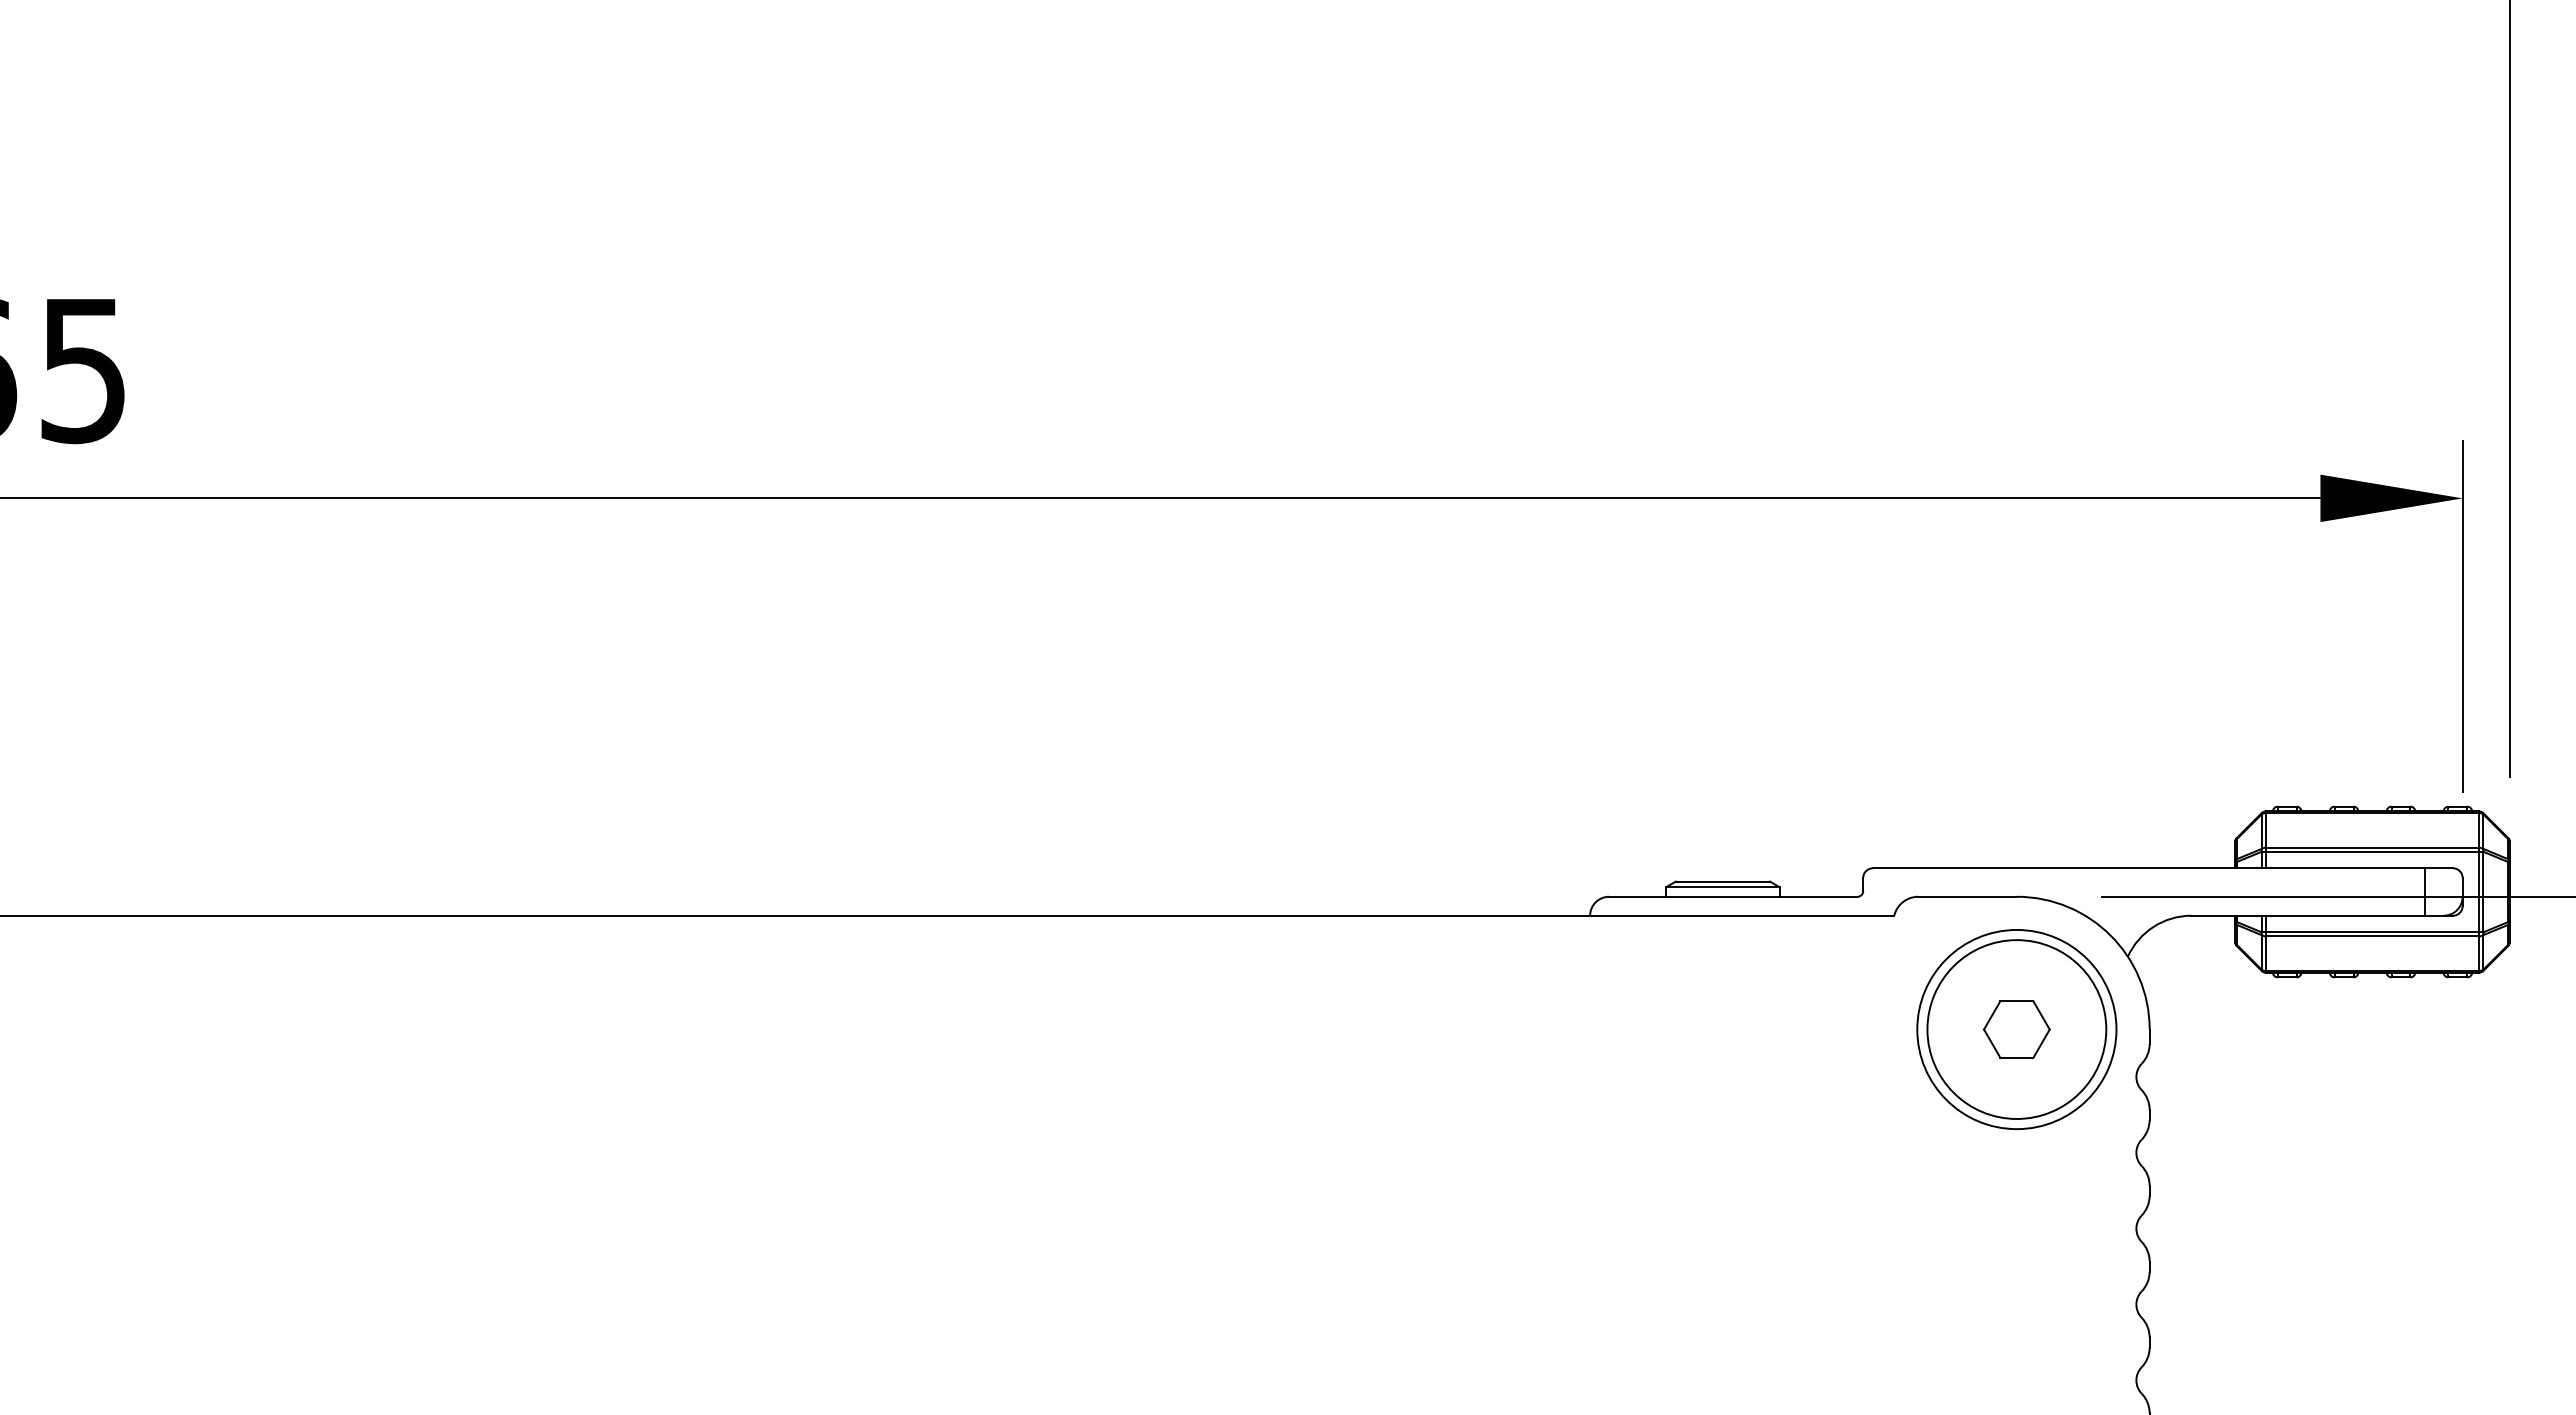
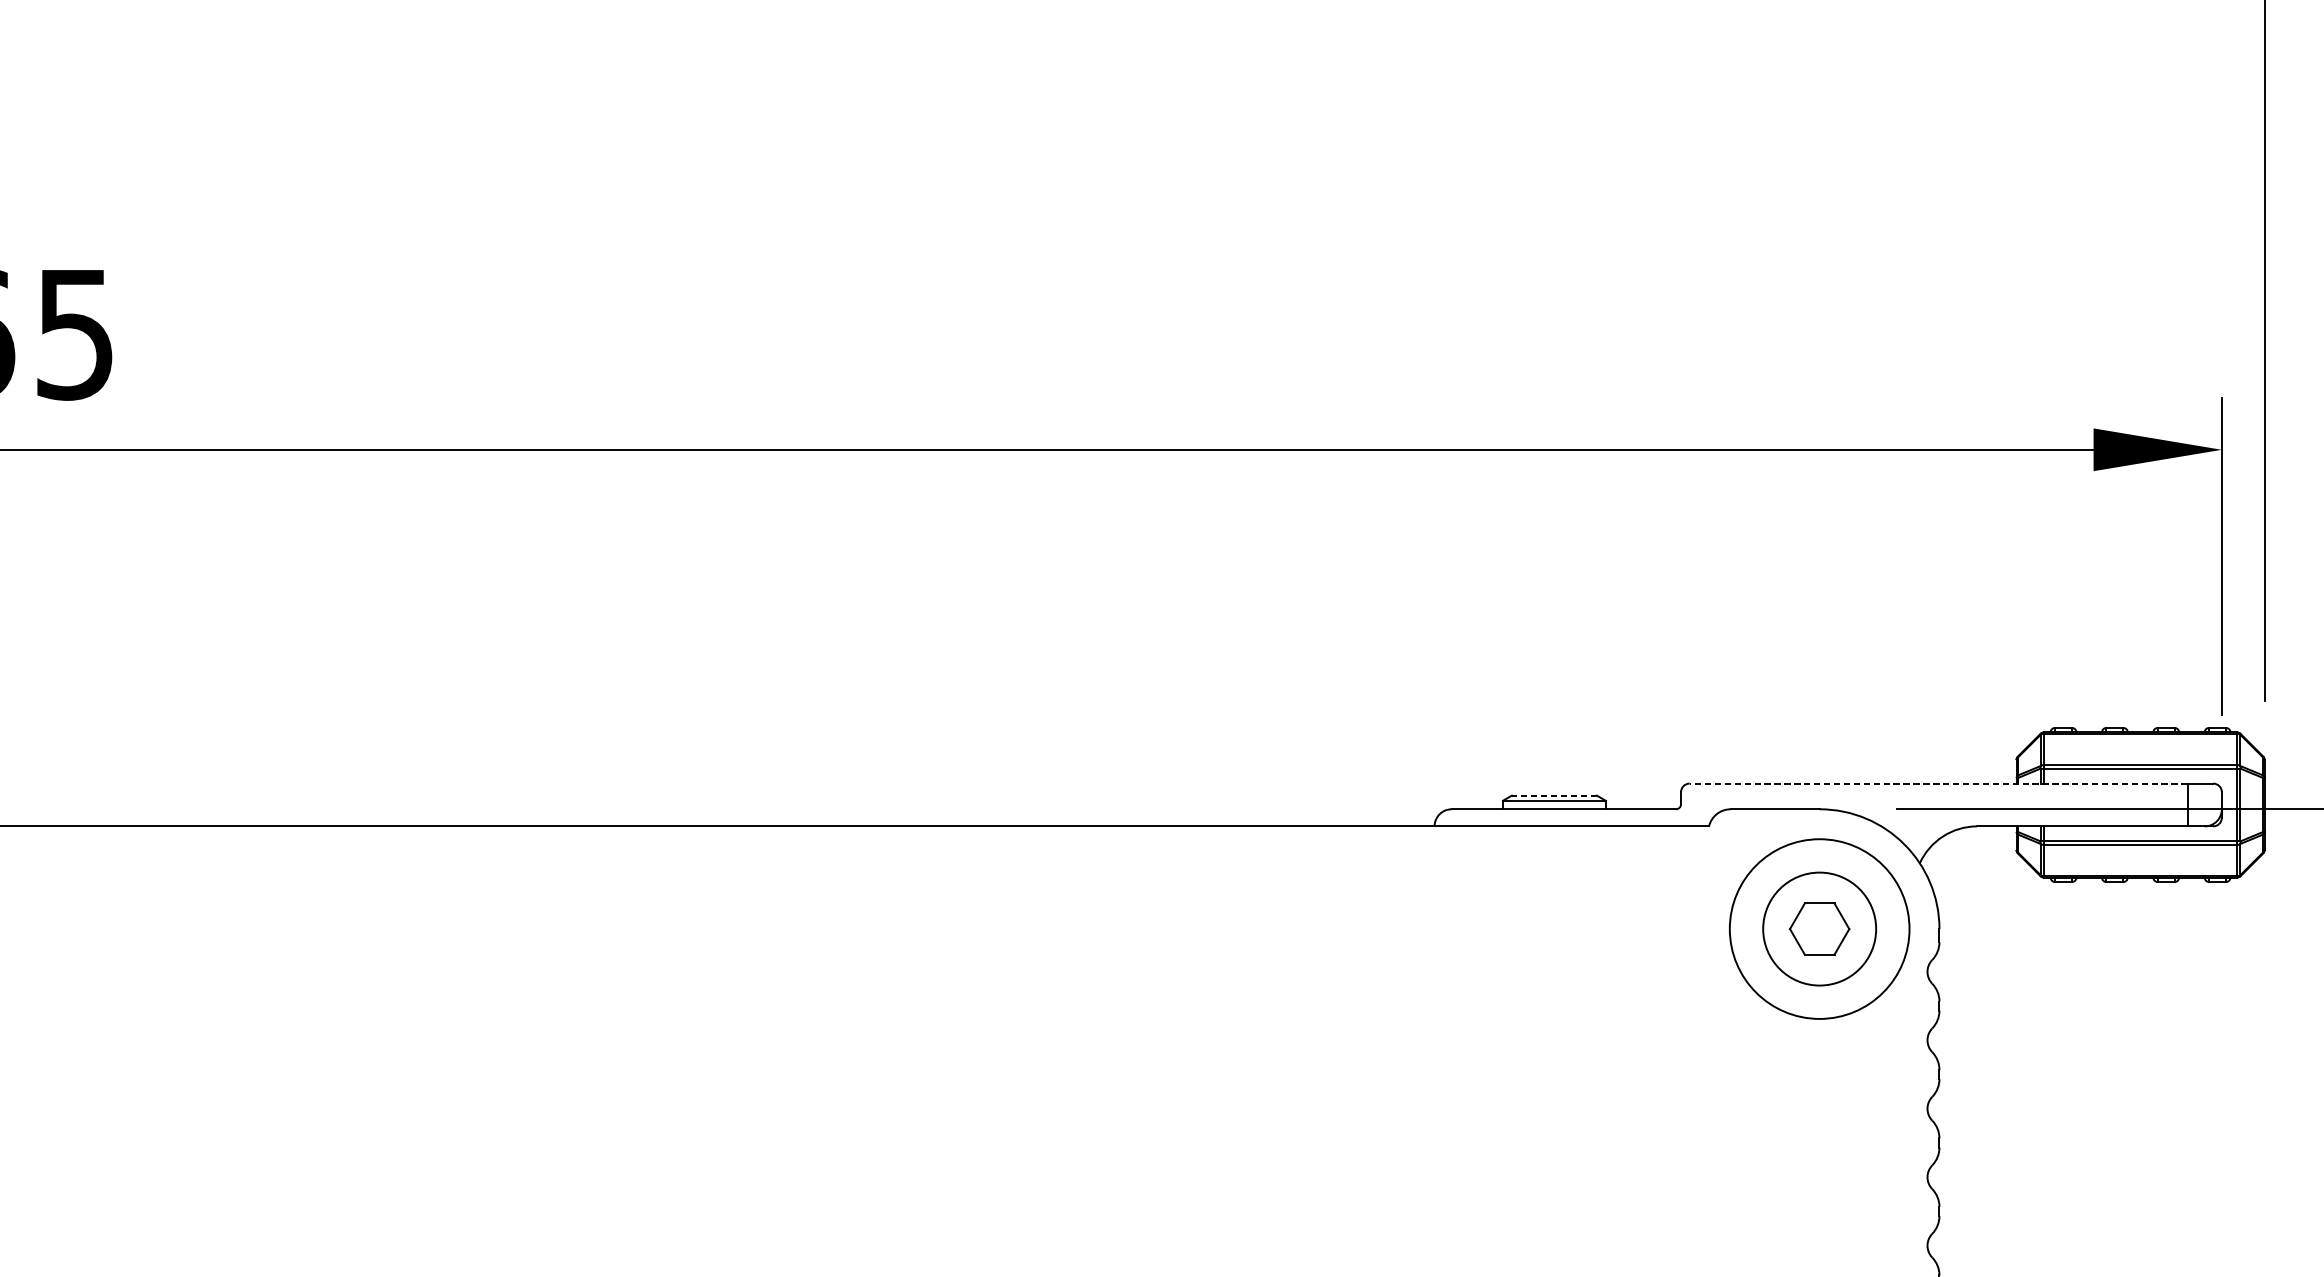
line: (2148, 868) -> (1938, 783), solid -> dashed
line: (1722, 881) -> (1554, 795), solid -> dashed
circle: (2016, 1029) -> (1819, 929), size x0.7

